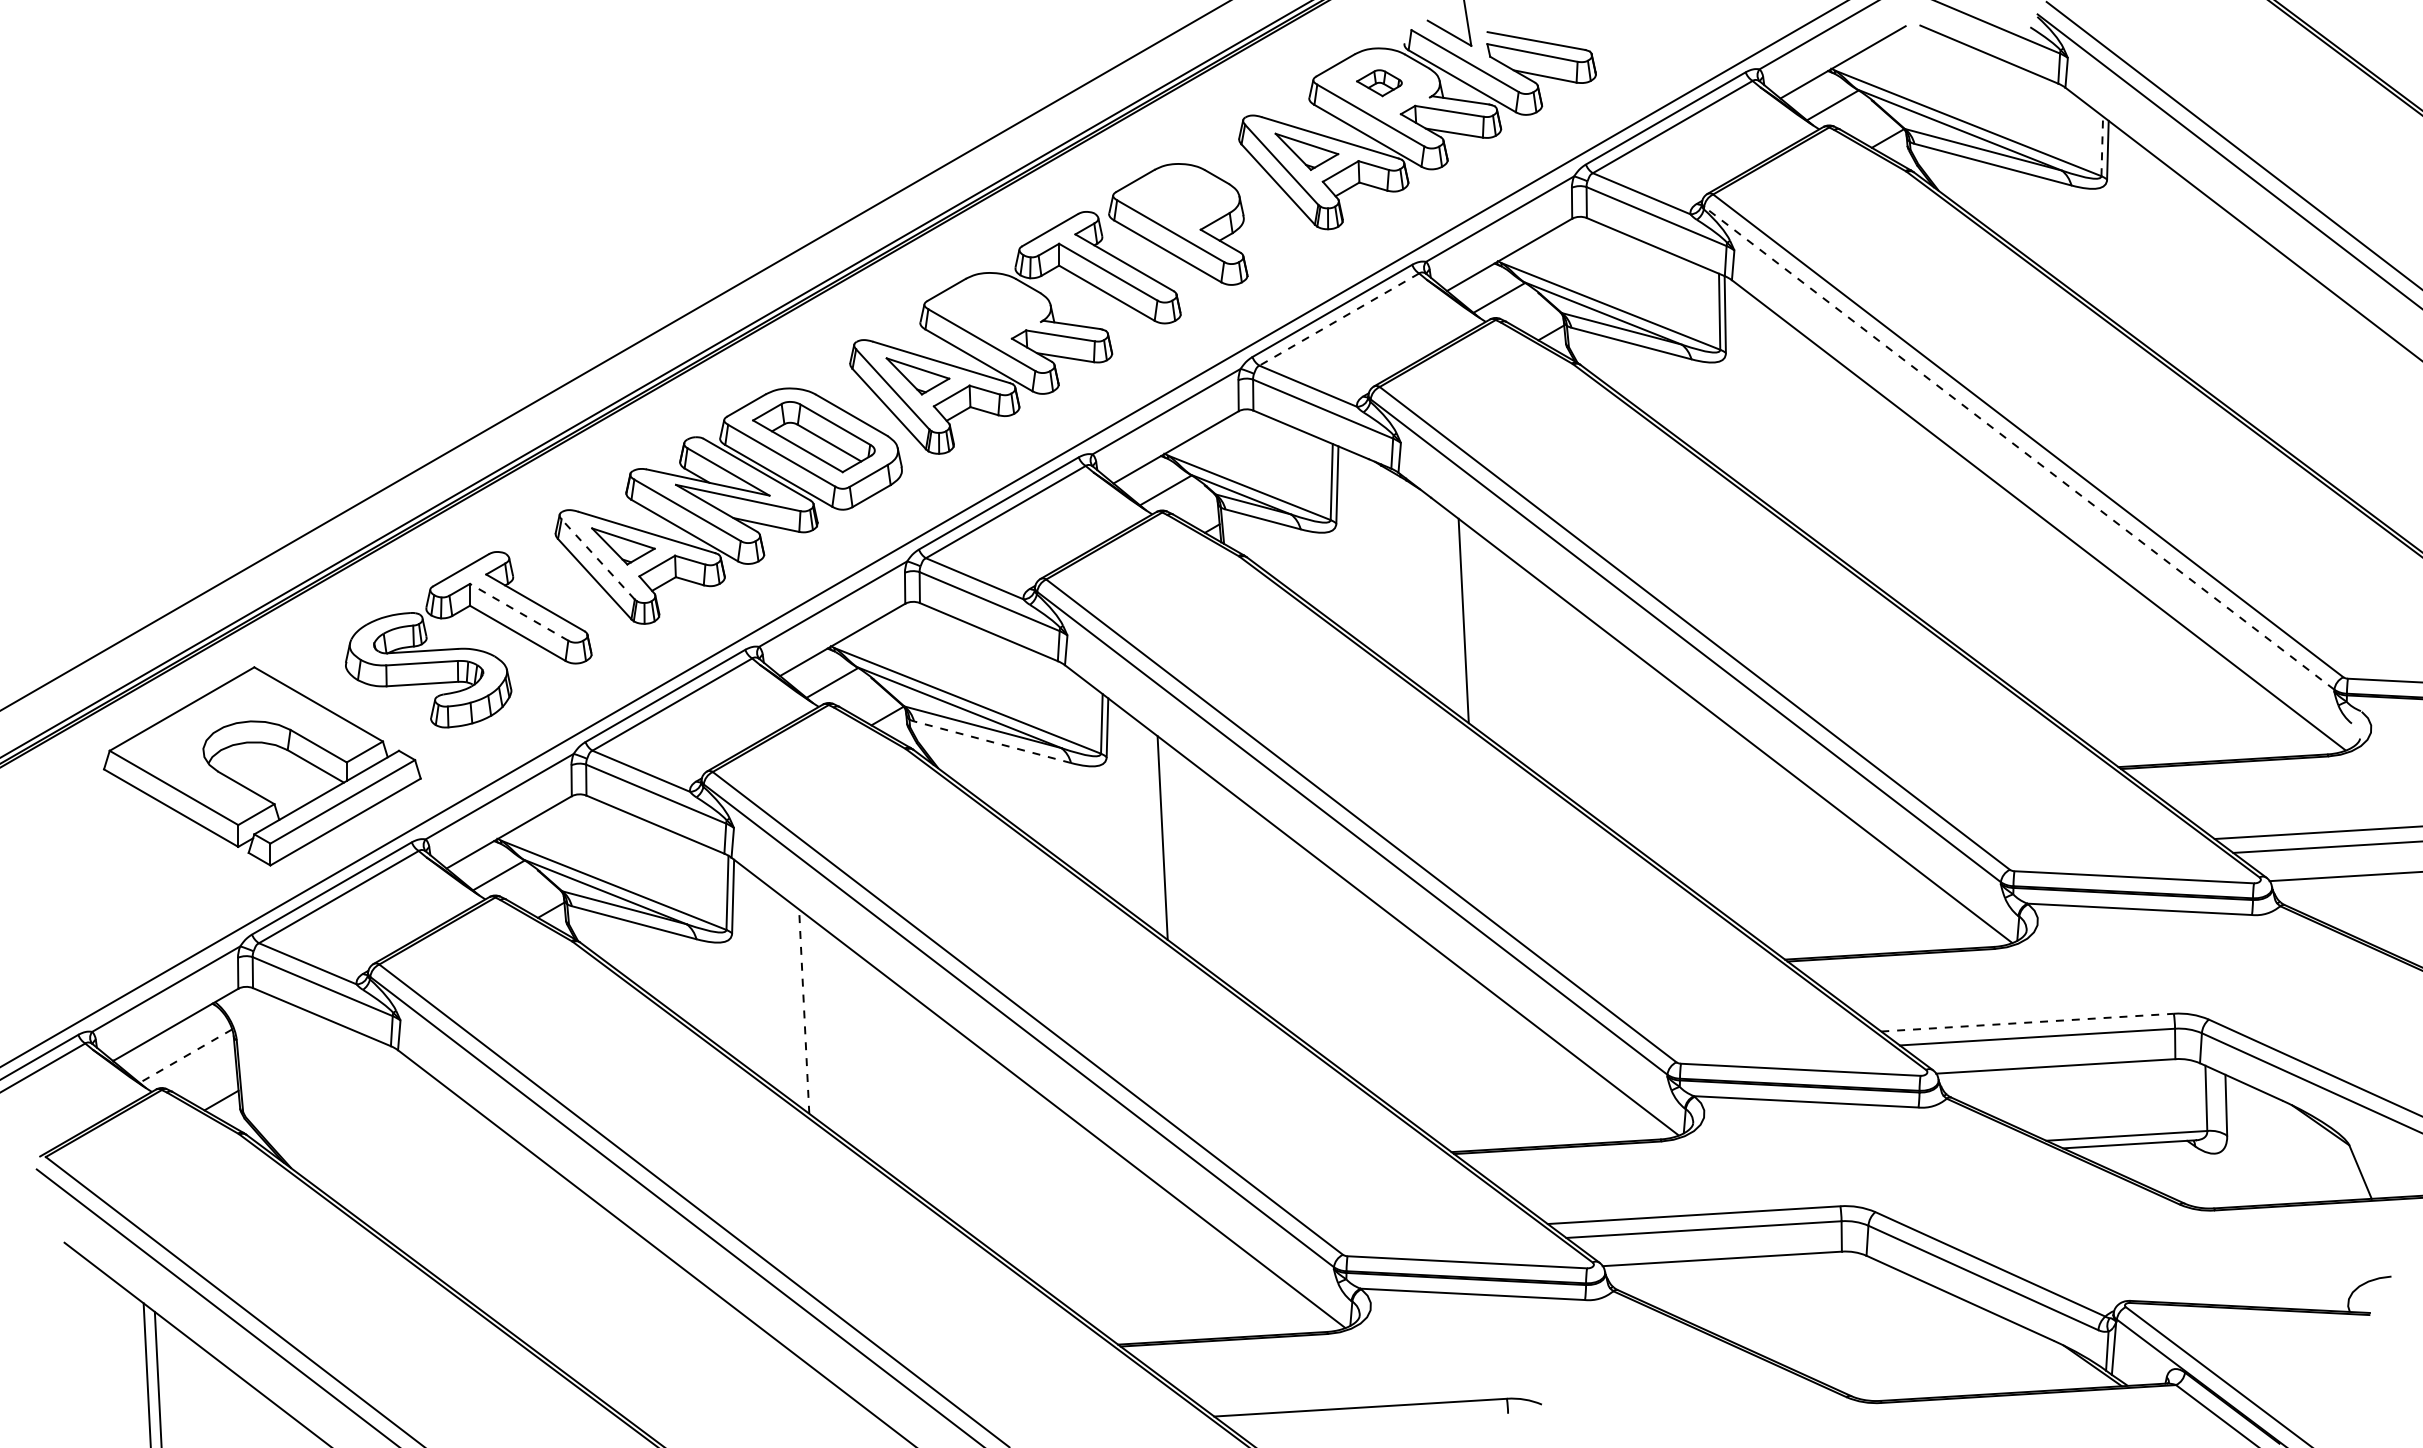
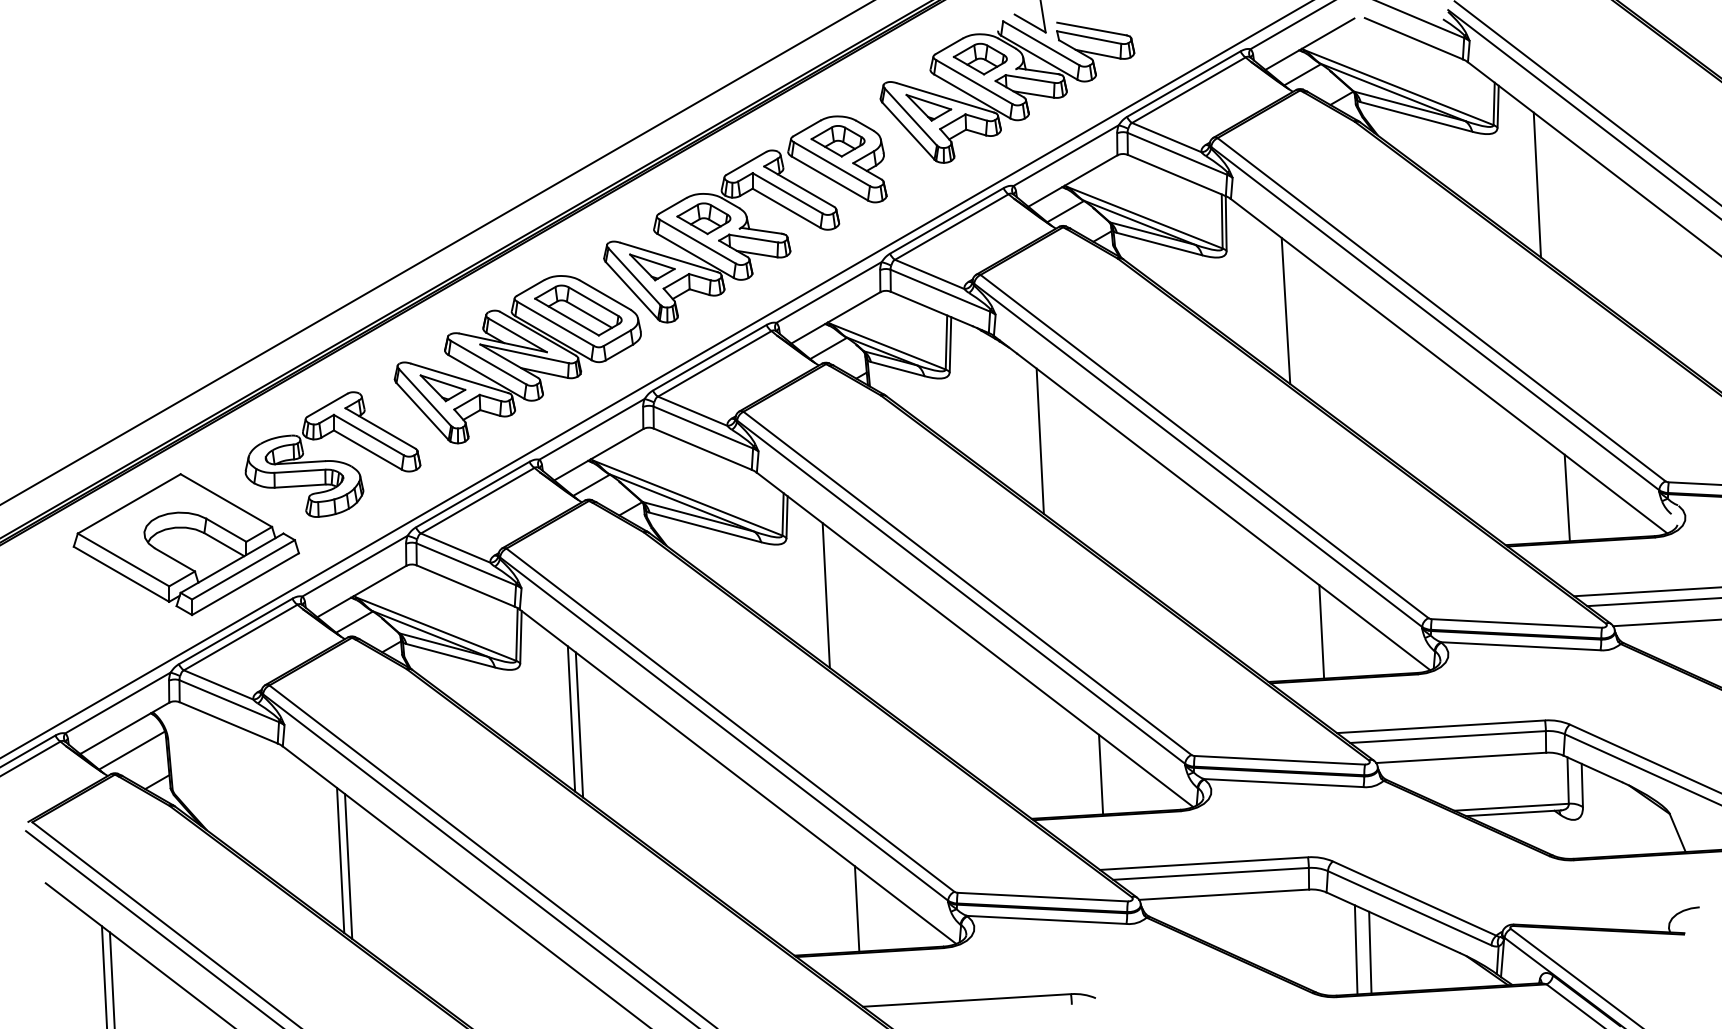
part: (1379, 82) -> (980, 58), size x1.67
line: (2102, 146) -> (1494, 104), dashed -> solid
part: (1179, 198) -> (838, 140), added
line: (2163, 260) -> (1537, 185), added
part: (990, 307) -> (703, 218), added
line: (1338, 319) -> (951, 226), dashed -> solid
line: (1809, 437) -> (1286, 310), added
line: (2019, 448) -> (1435, 318), dashed -> solid
line: (597, 559) -> (424, 397), dashed -> solid
line: (519, 612) -> (369, 435), dashed -> solid
line: (2204, 700) -> (1566, 497), added
line: (992, 742) -> (705, 527), dashed -> solid
line: (1859, 888) -> (1321, 631), added
line: (804, 1011) -> (571, 718), dashed -> solid
line: (815, 1020) -> (579, 725), added
line: (2027, 1022) -> (1441, 726), dashed -> solid
line: (185, 1056) -> (131, 750), dashed -> solid
line: (1549, 1090) -> (1101, 775), added
line: (479, 1210) -> (340, 860), added
line: (490, 1219) -> (348, 866), added
line: (1206, 1278) -> (857, 908), added
line: (1907, 1336) -> (1355, 949), added
line: (1927, 1339) -> (1369, 951), added

